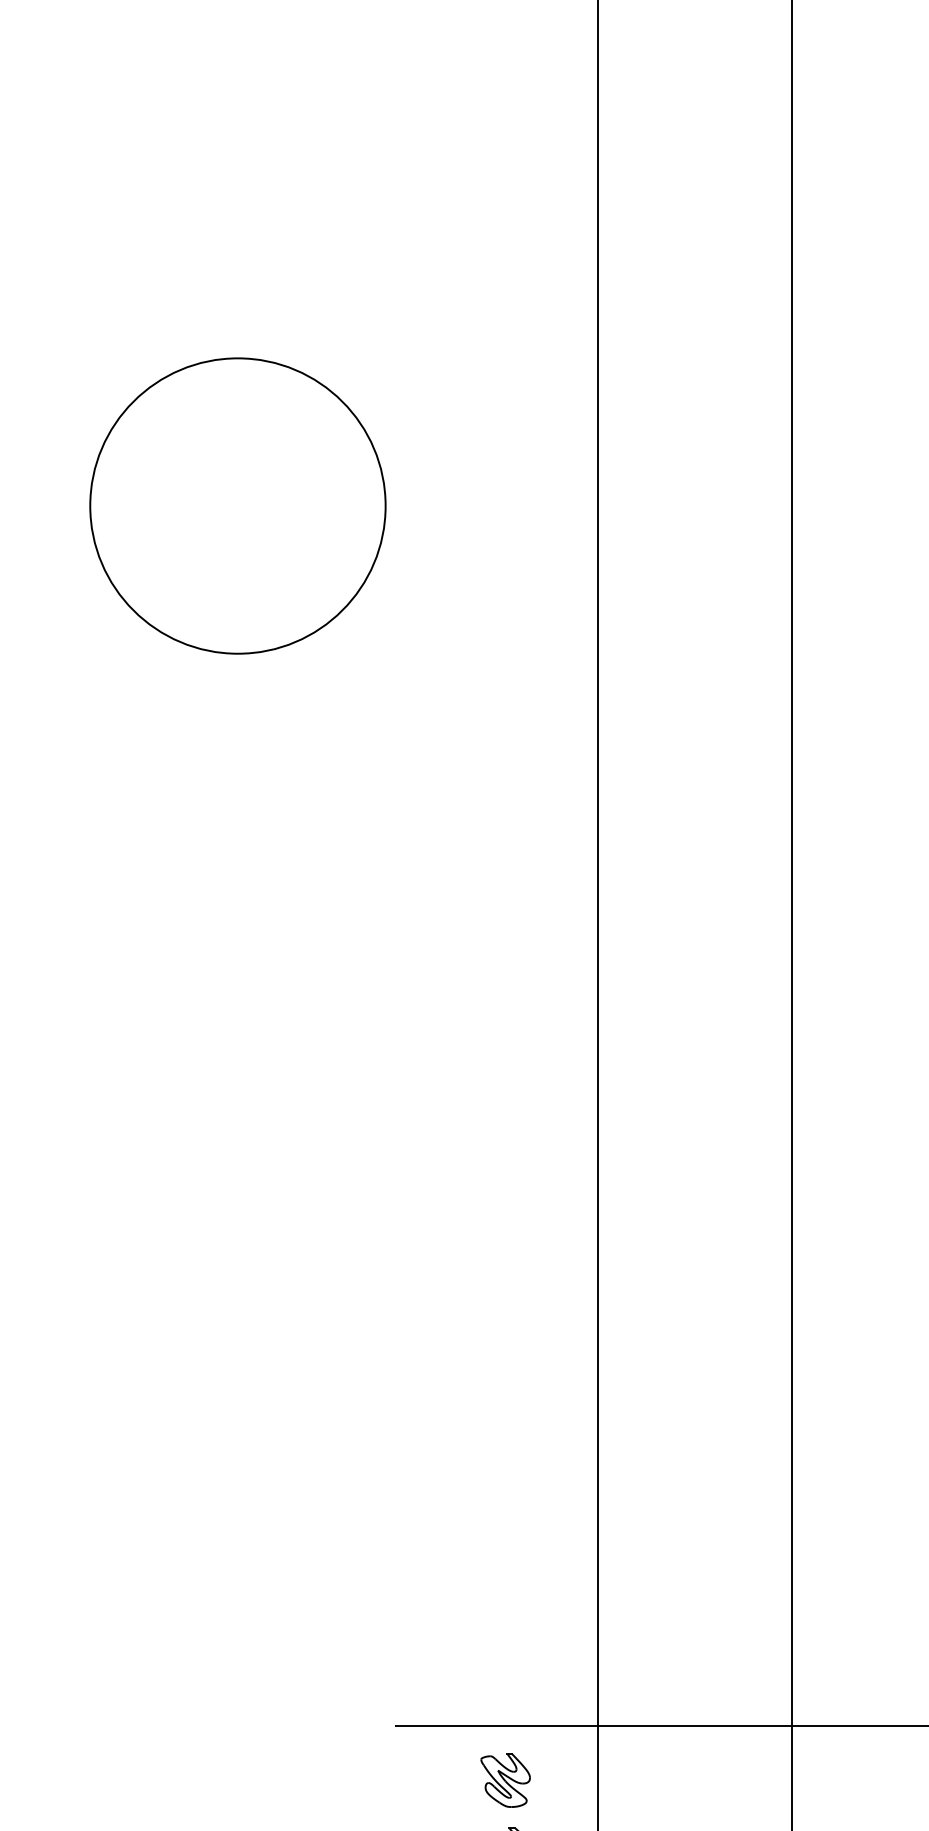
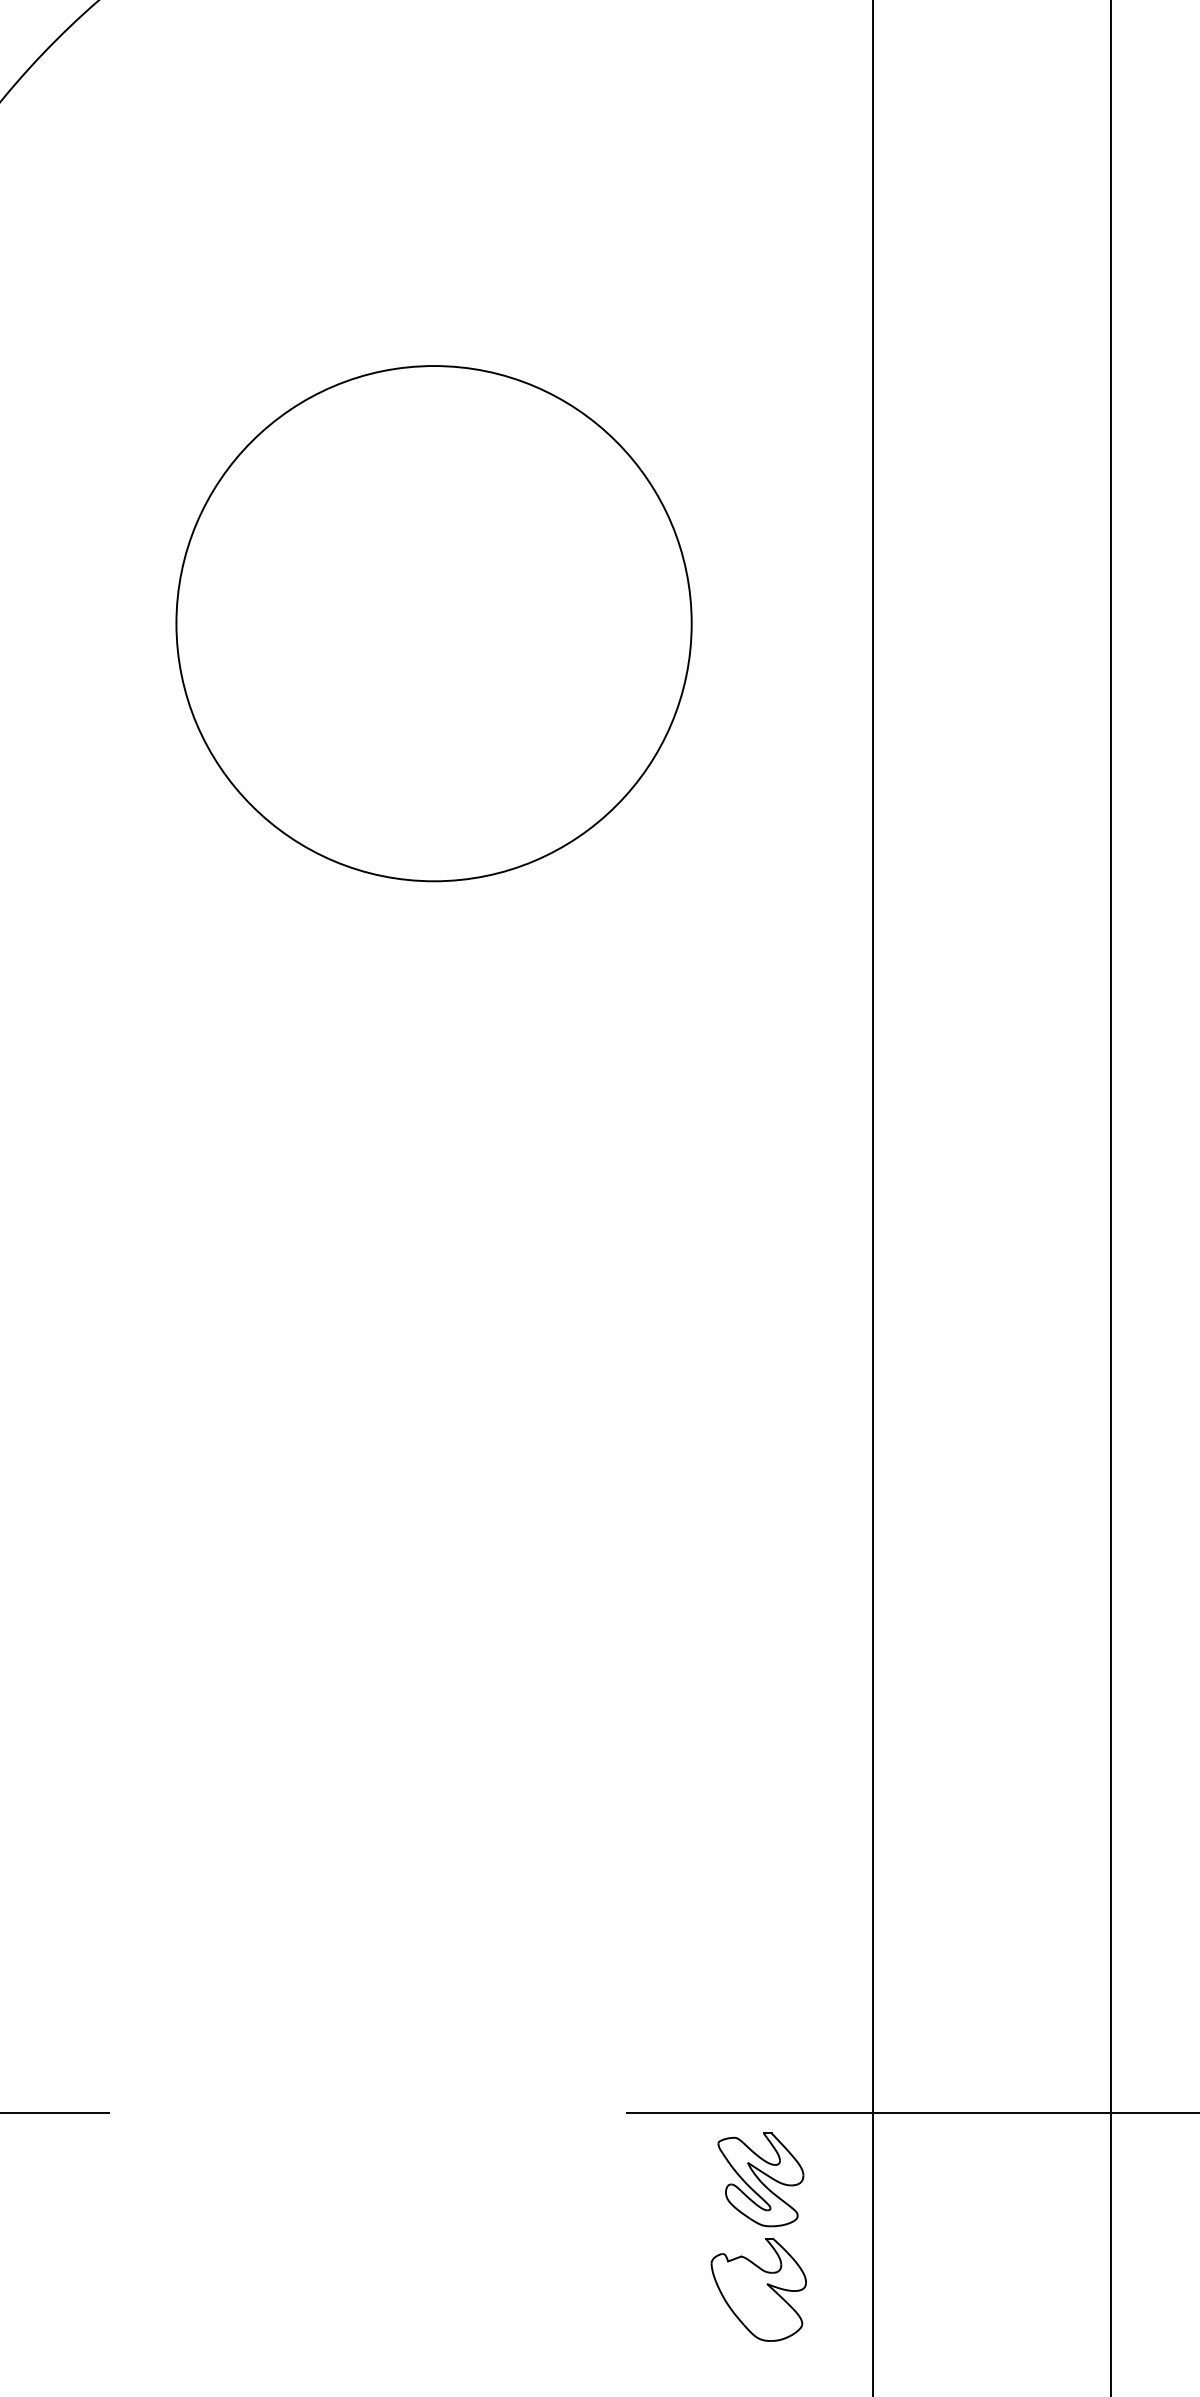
circle: (237, 505) -> (433, 623), size x1.43
part: (505, 1780) -> (760, 2179), size x1.43

